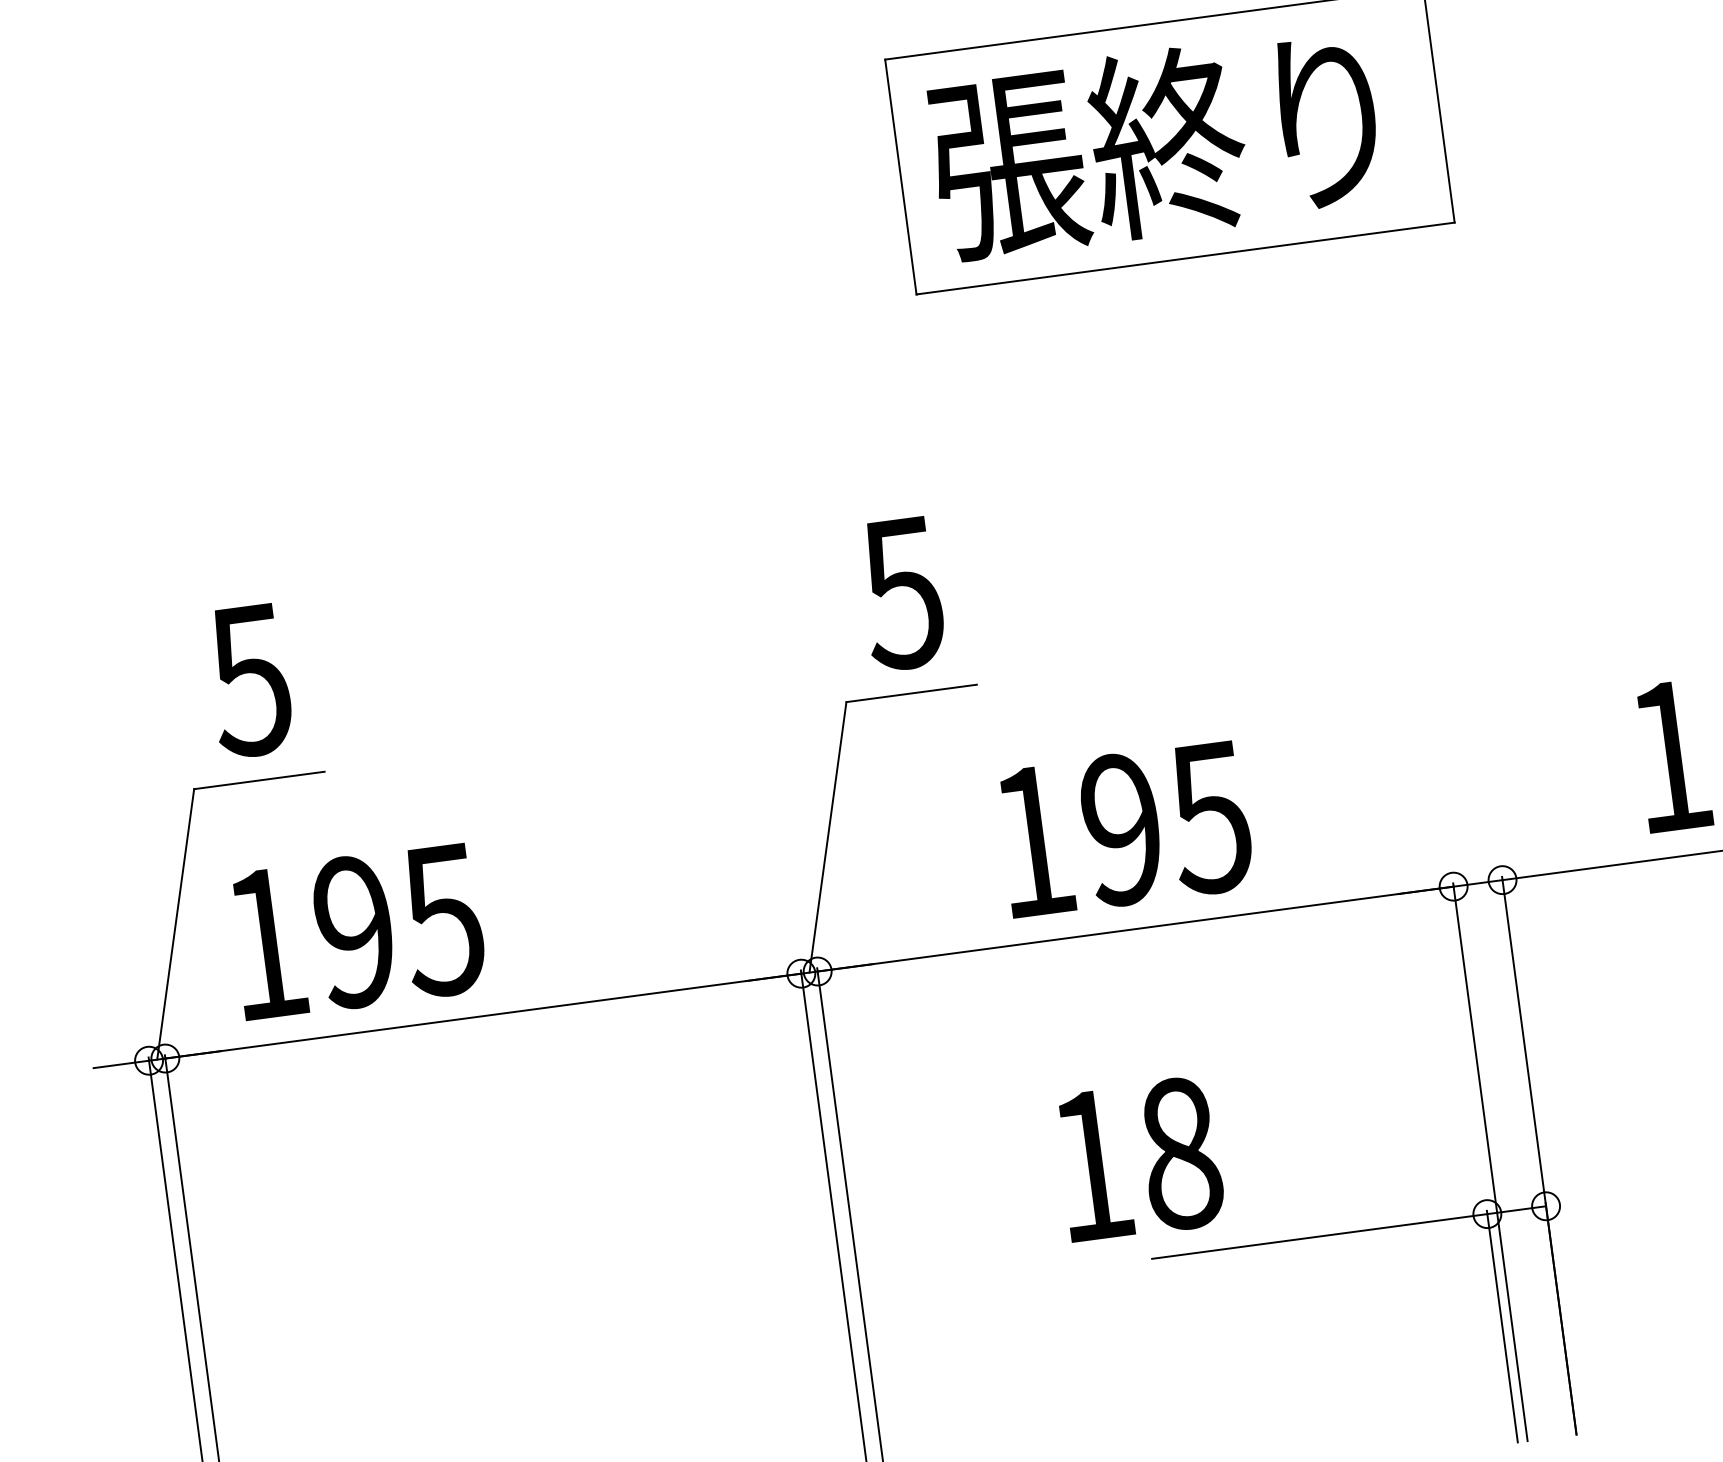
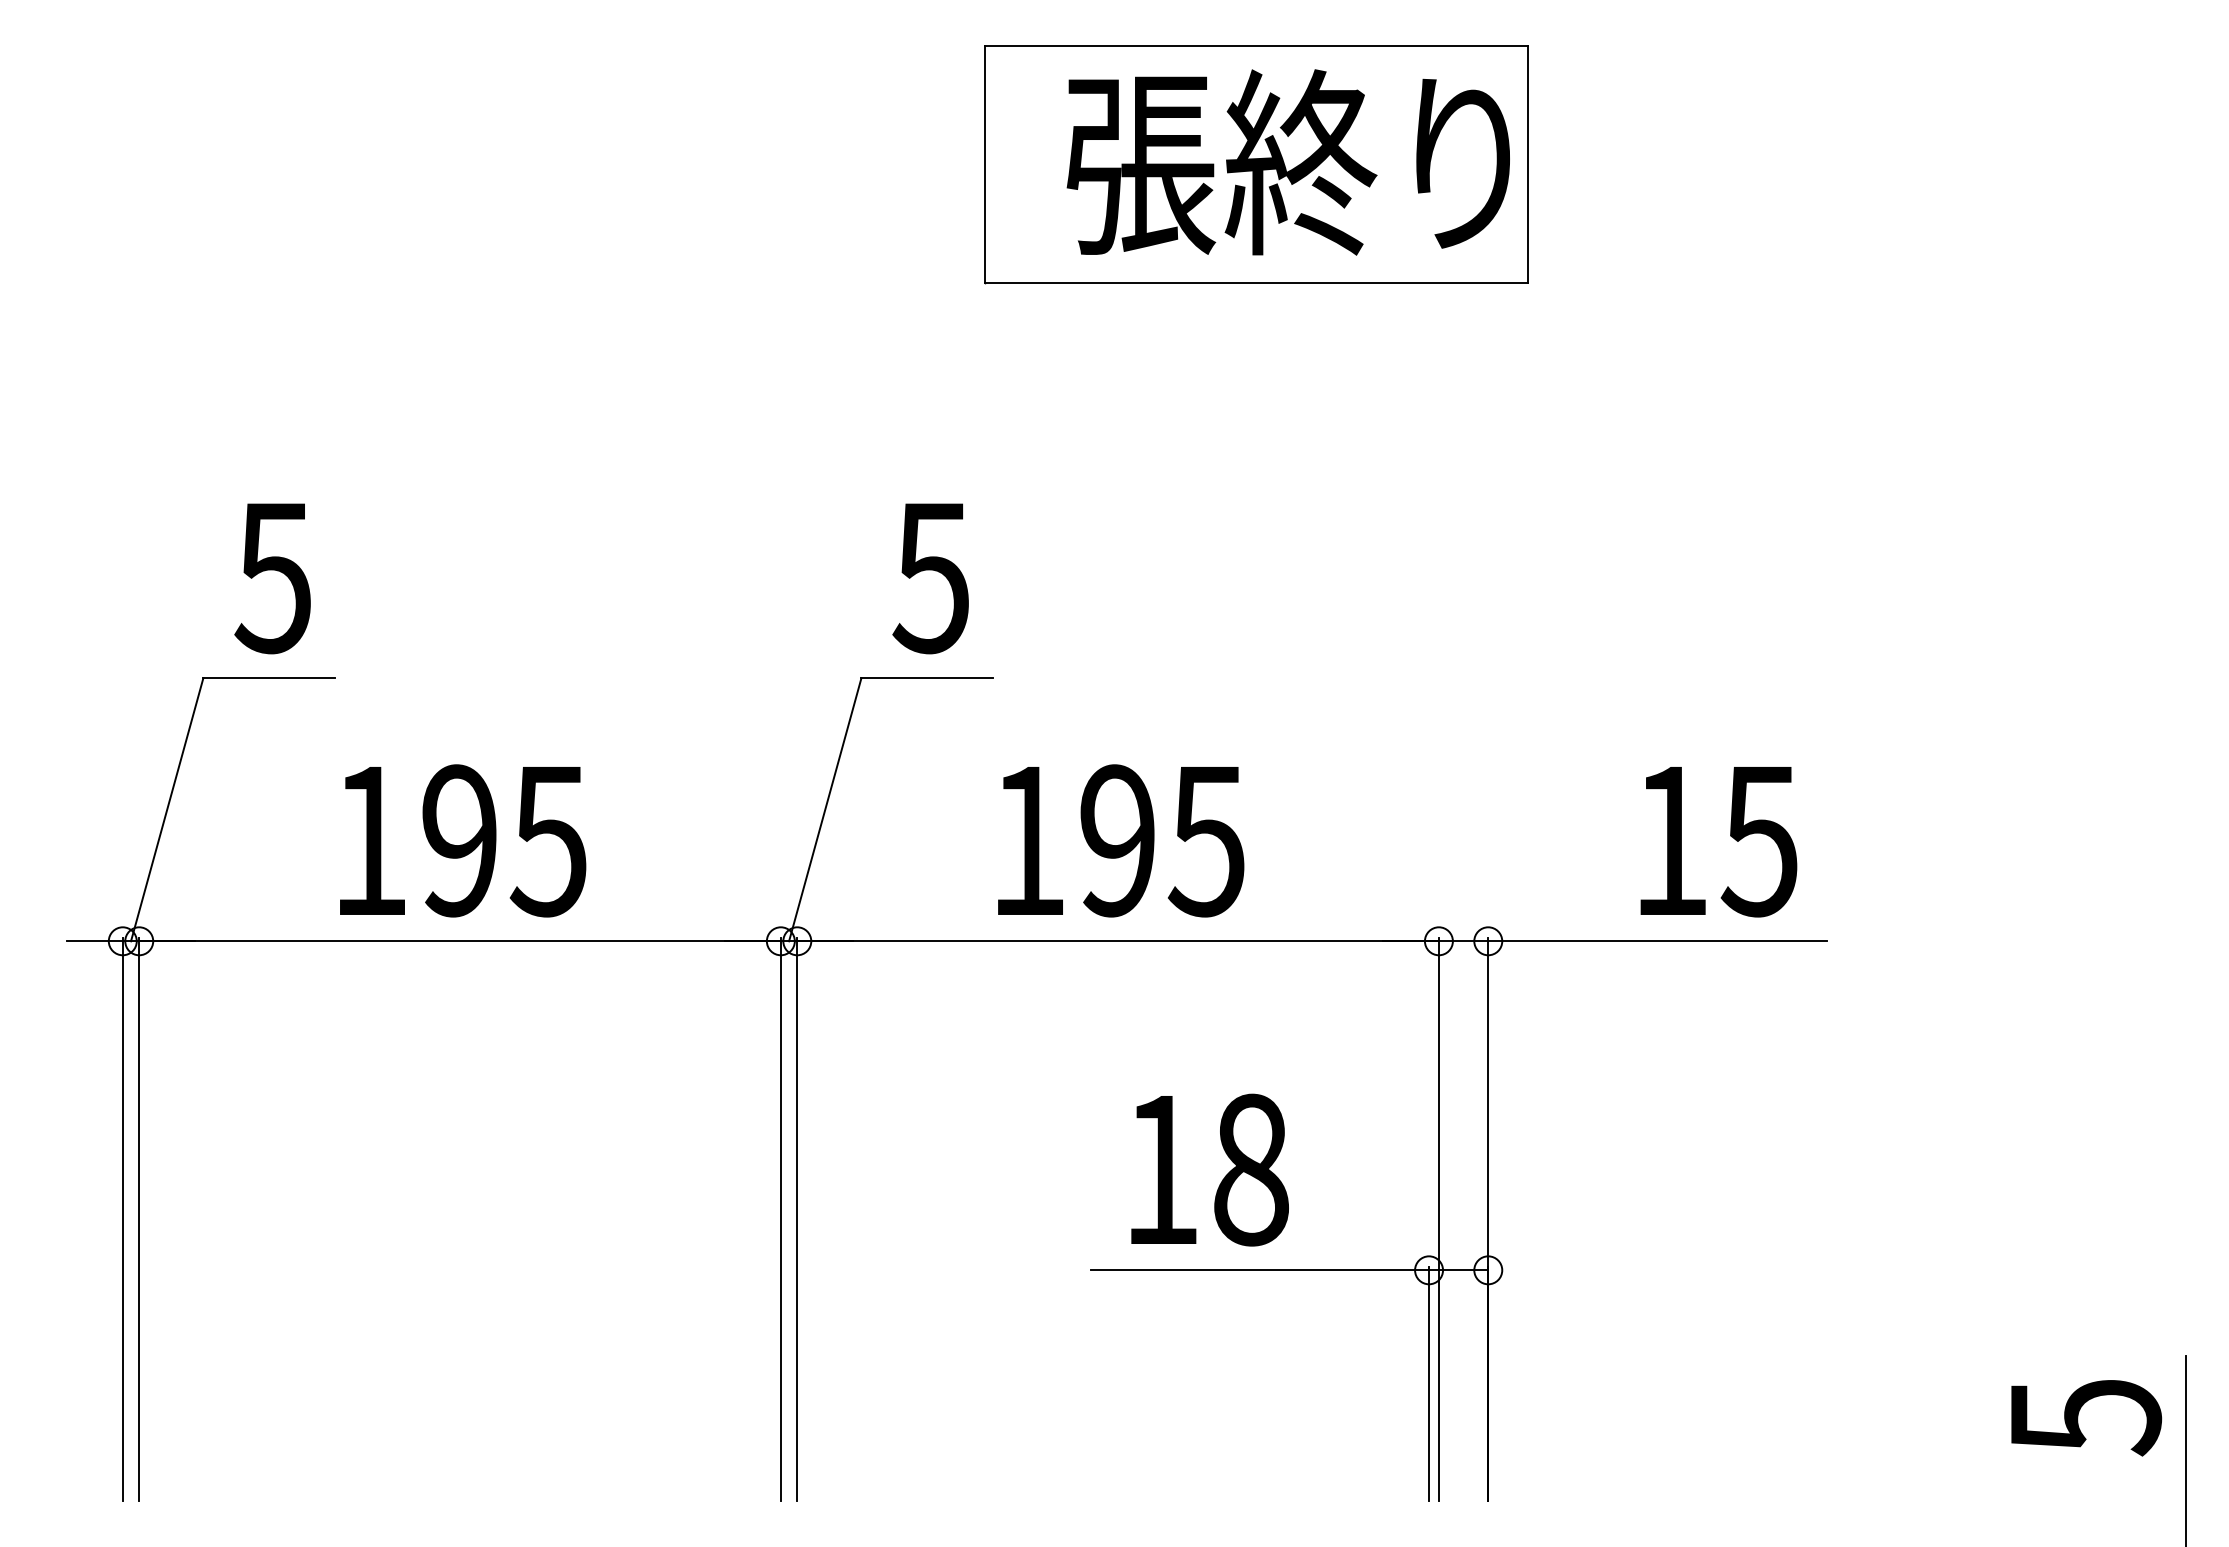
text: (1154, 143) -> (1287, 162), moved
text: (358, 931) -> (463, 840), moved
text: (1139, 1158) -> (1209, 1169), moved

